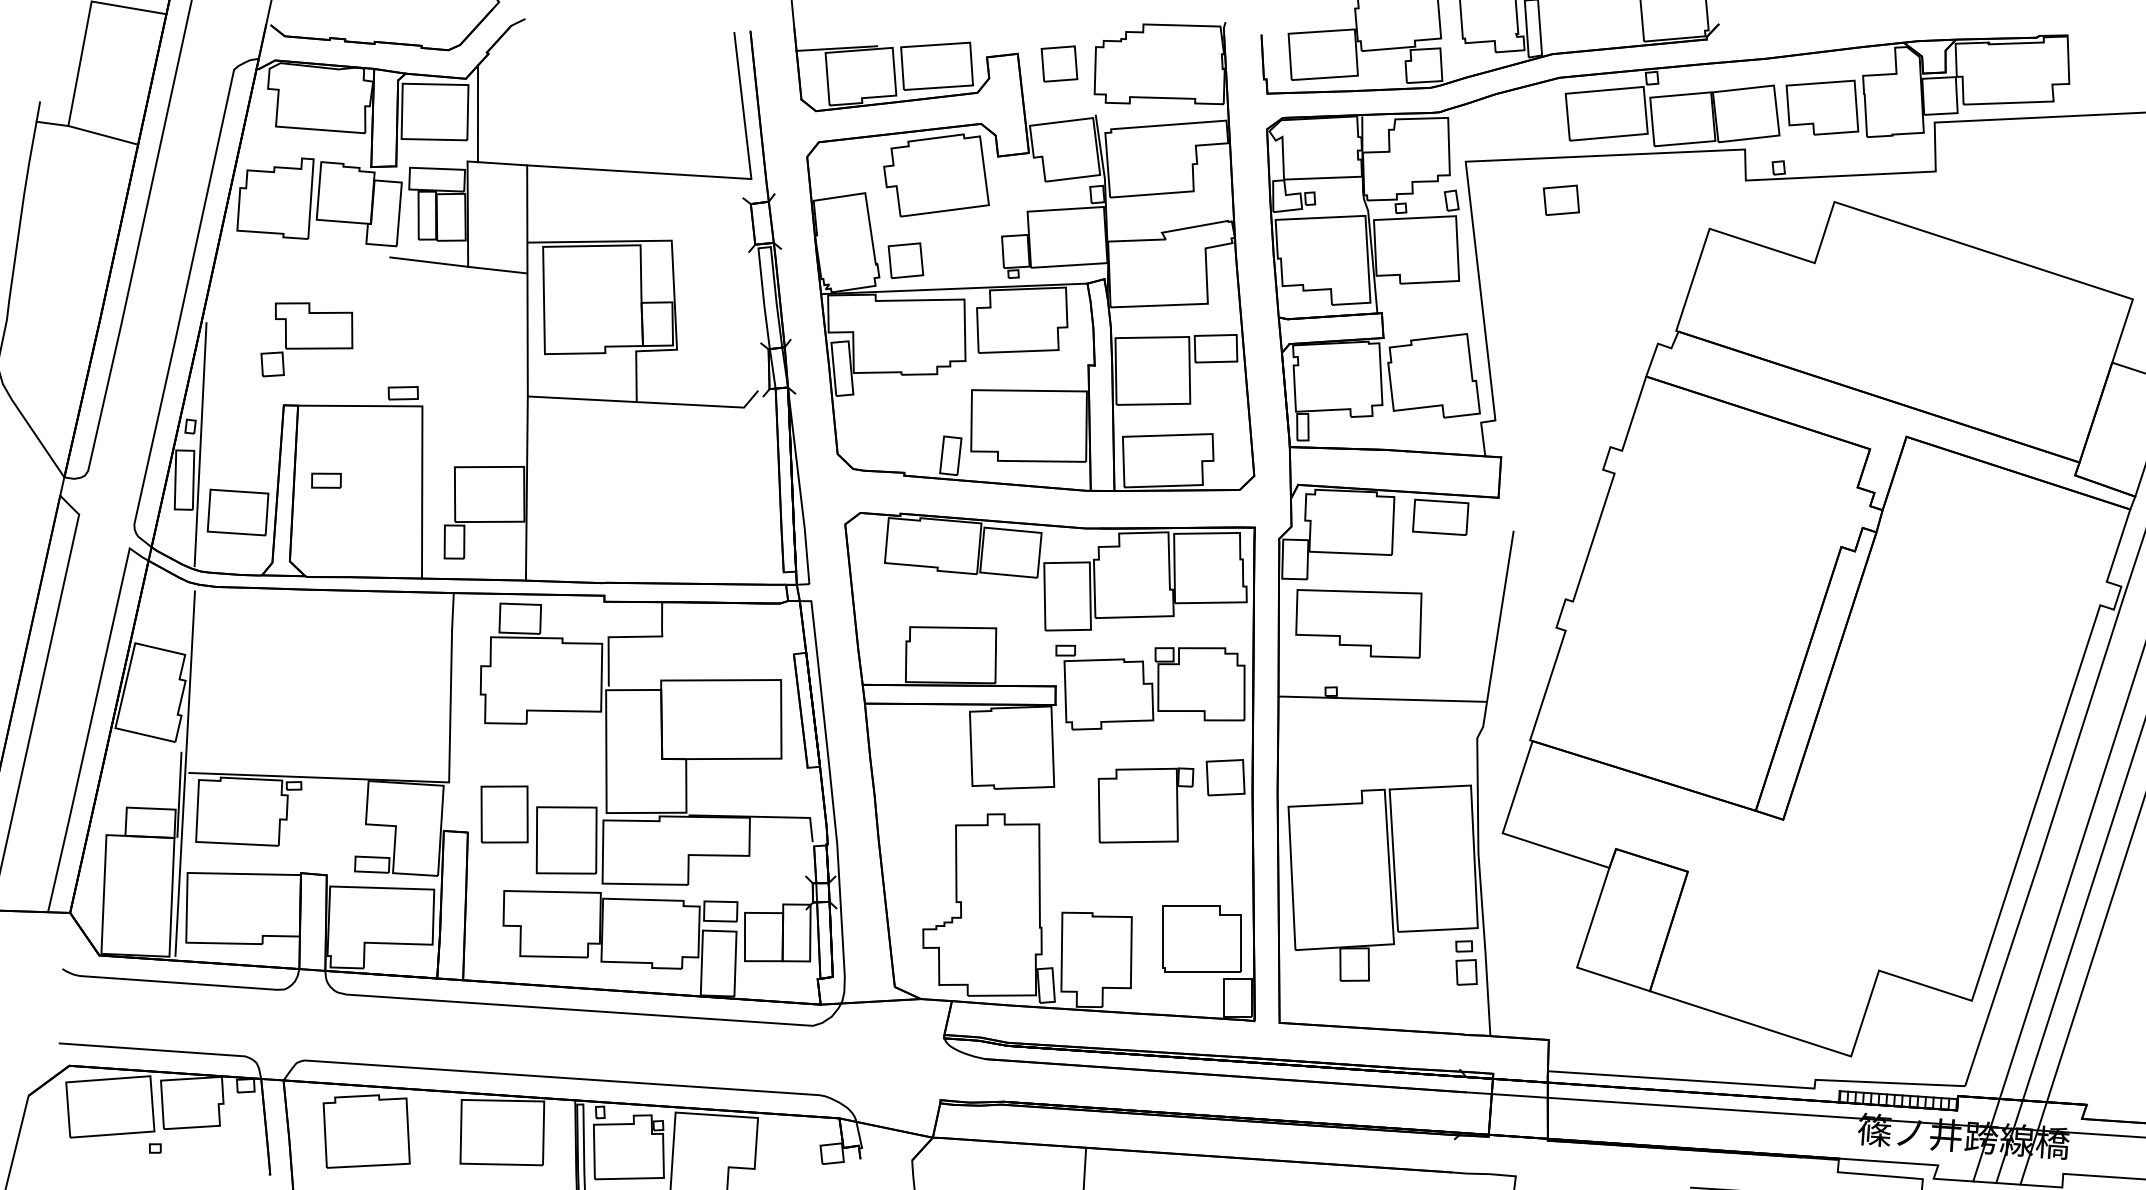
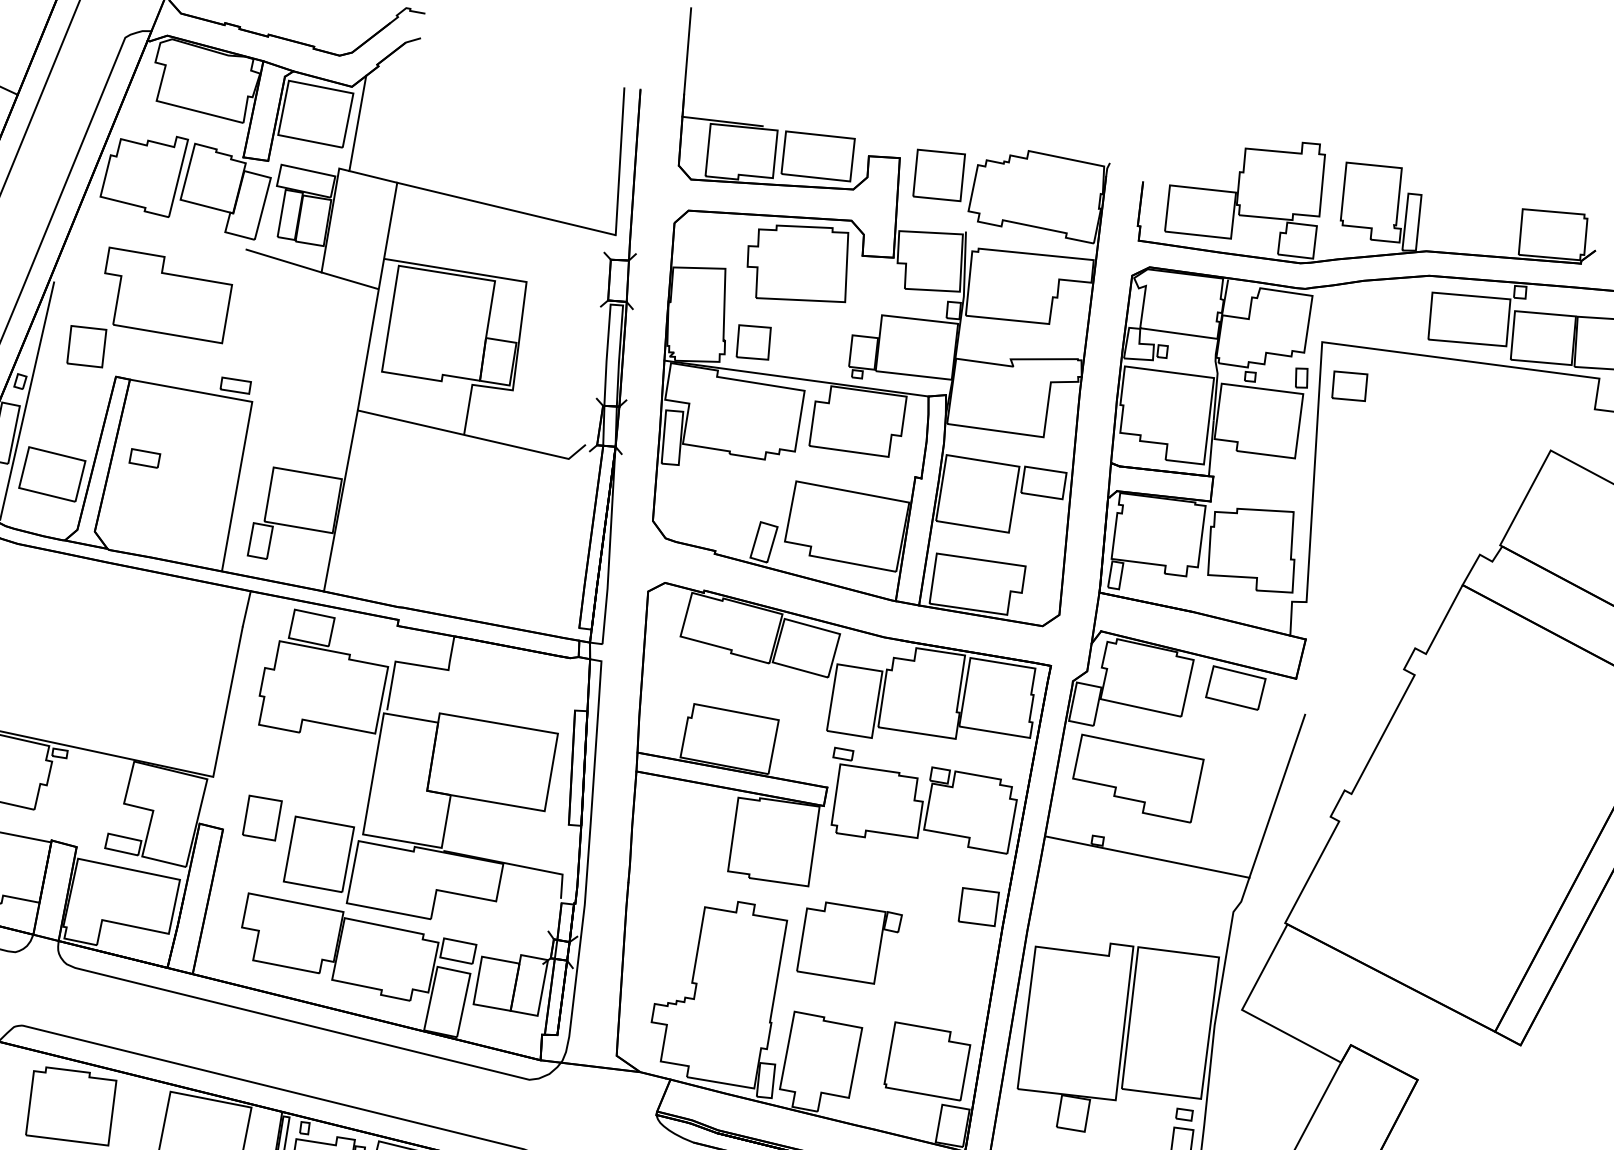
part: (1059, 63) -> (939, 174), size x1.43
part: (1561, 199) -> (1349, 385), moved
part: (306, 339) -> (149, 315), size x1.67
part: (1145, 805) -> (848, 942), moved
part: (504, 814) -> (262, 818), size x0.71

